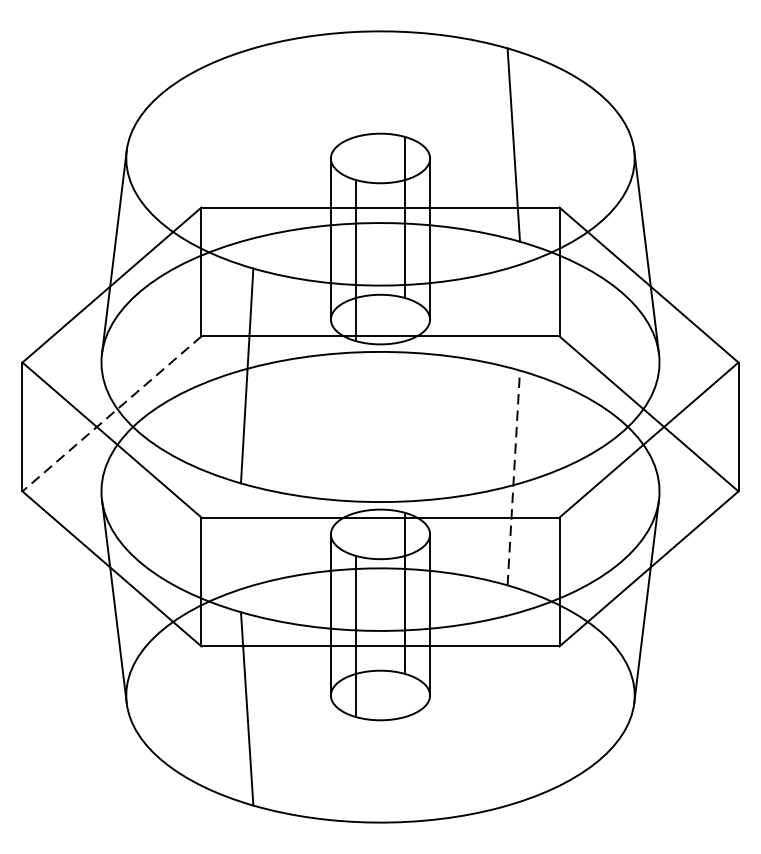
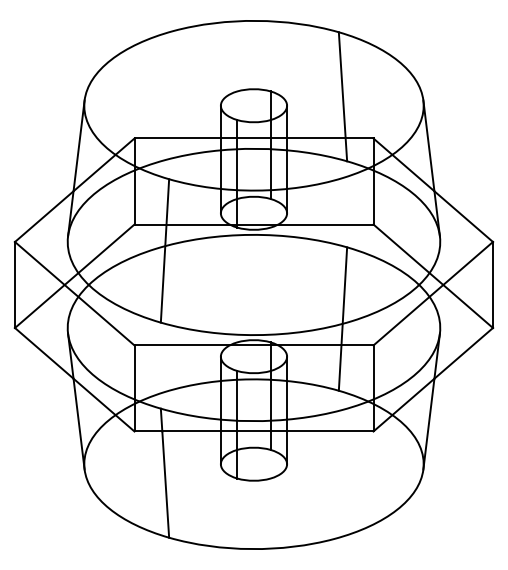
line: (111, 414) -> (74, 276), dashed -> solid
line: (513, 478) -> (342, 319), dashed -> solid

